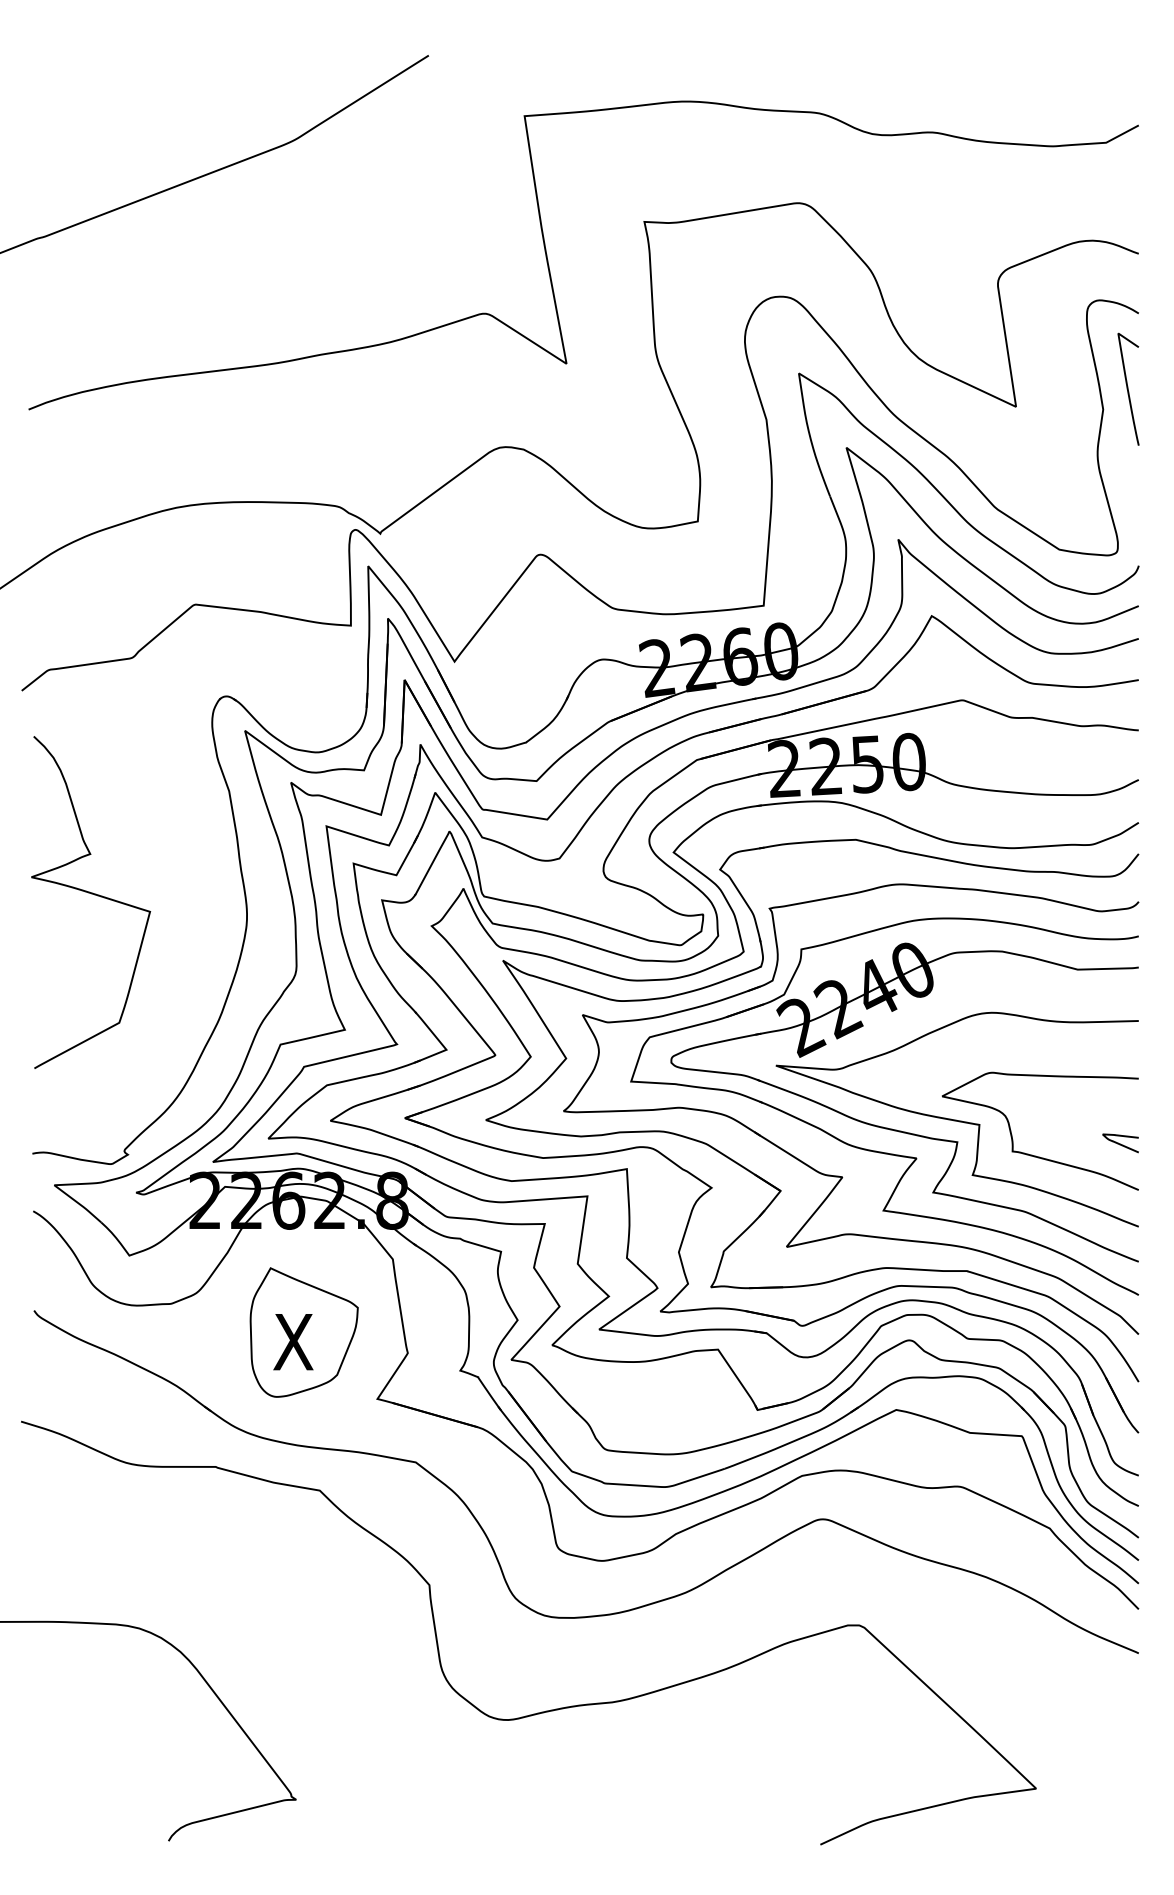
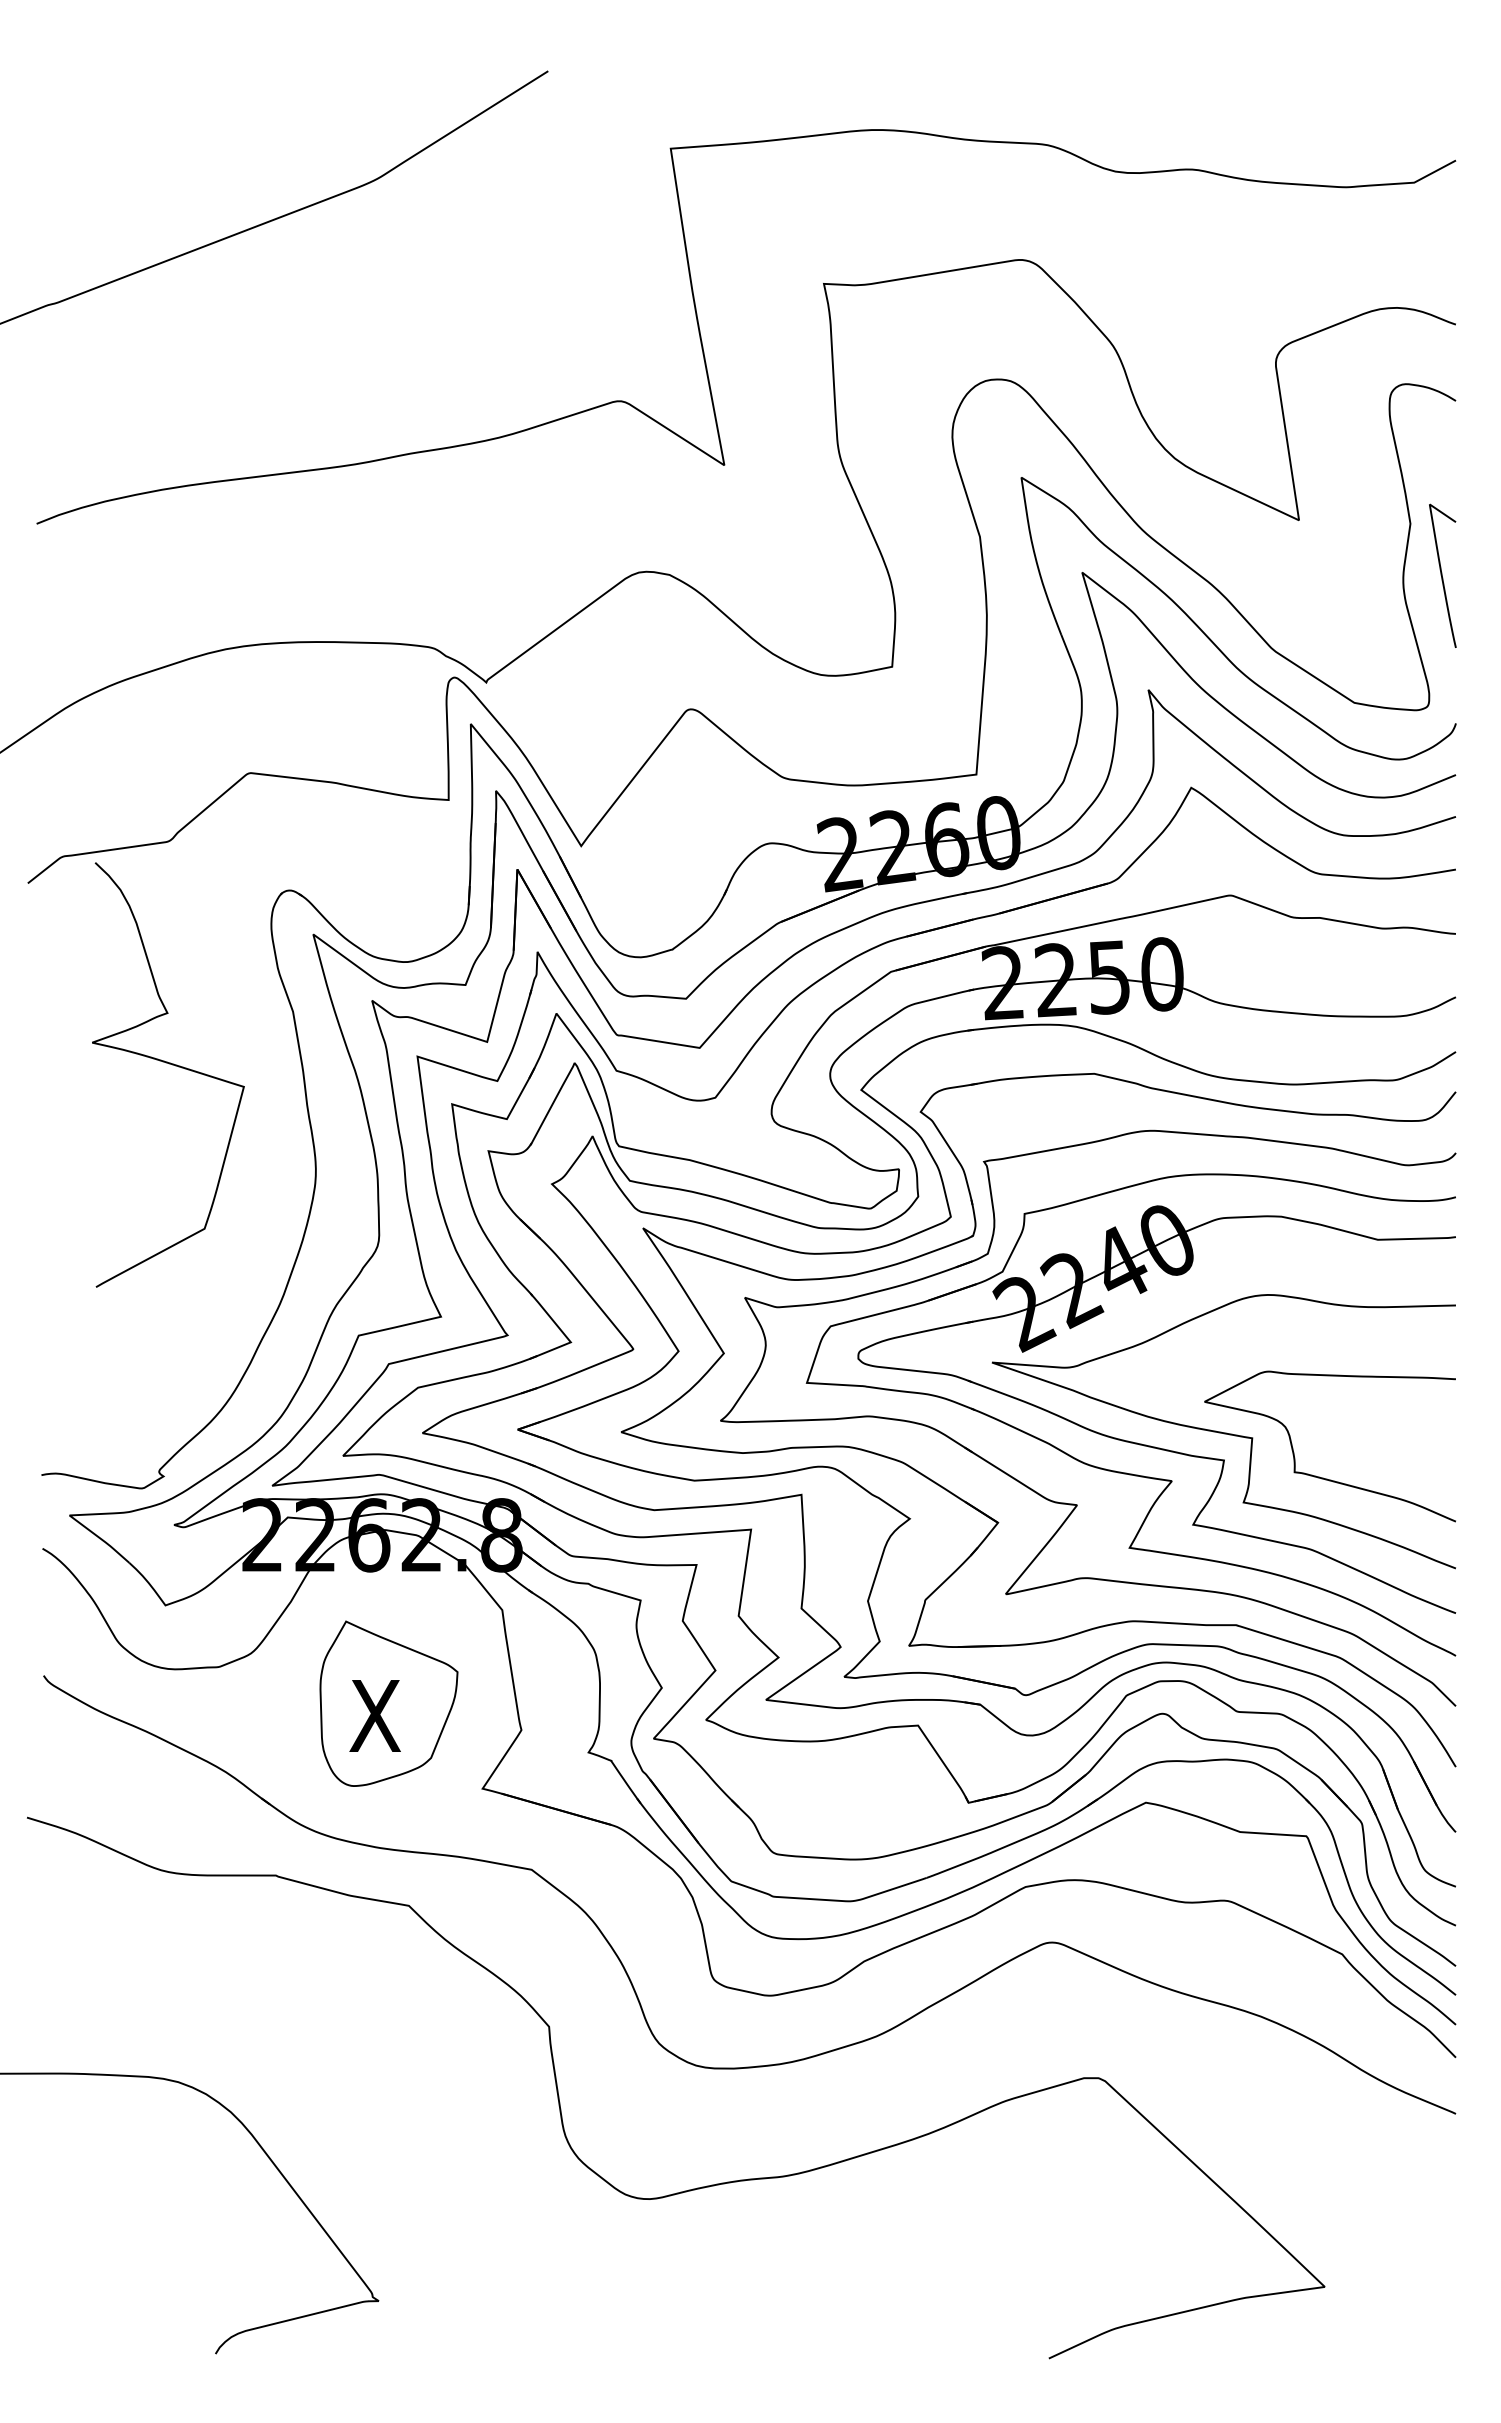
curve: (1128, 389) -> (1442, 575), moved
curve: (94, 895) -> (172, 1065), moved
curve: (1120, 1143) -> (1432, 1462), removed

